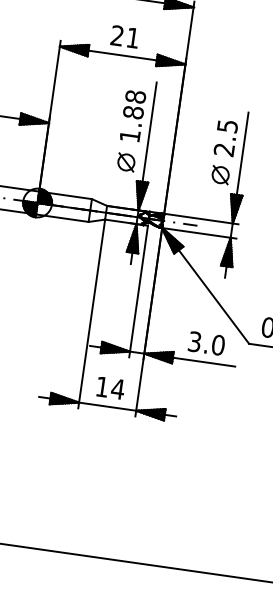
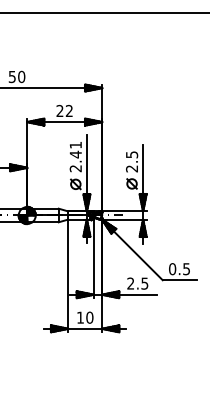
text: (131, 36) -> (68, 110), 21 -> 22
text: (132, 115) -> (75, 156), 1.88 -> 2.41
text: (206, 343) -> (137, 283), 3.0 -> 2.5
text: (117, 388) -> (89, 317), 14 -> 10

